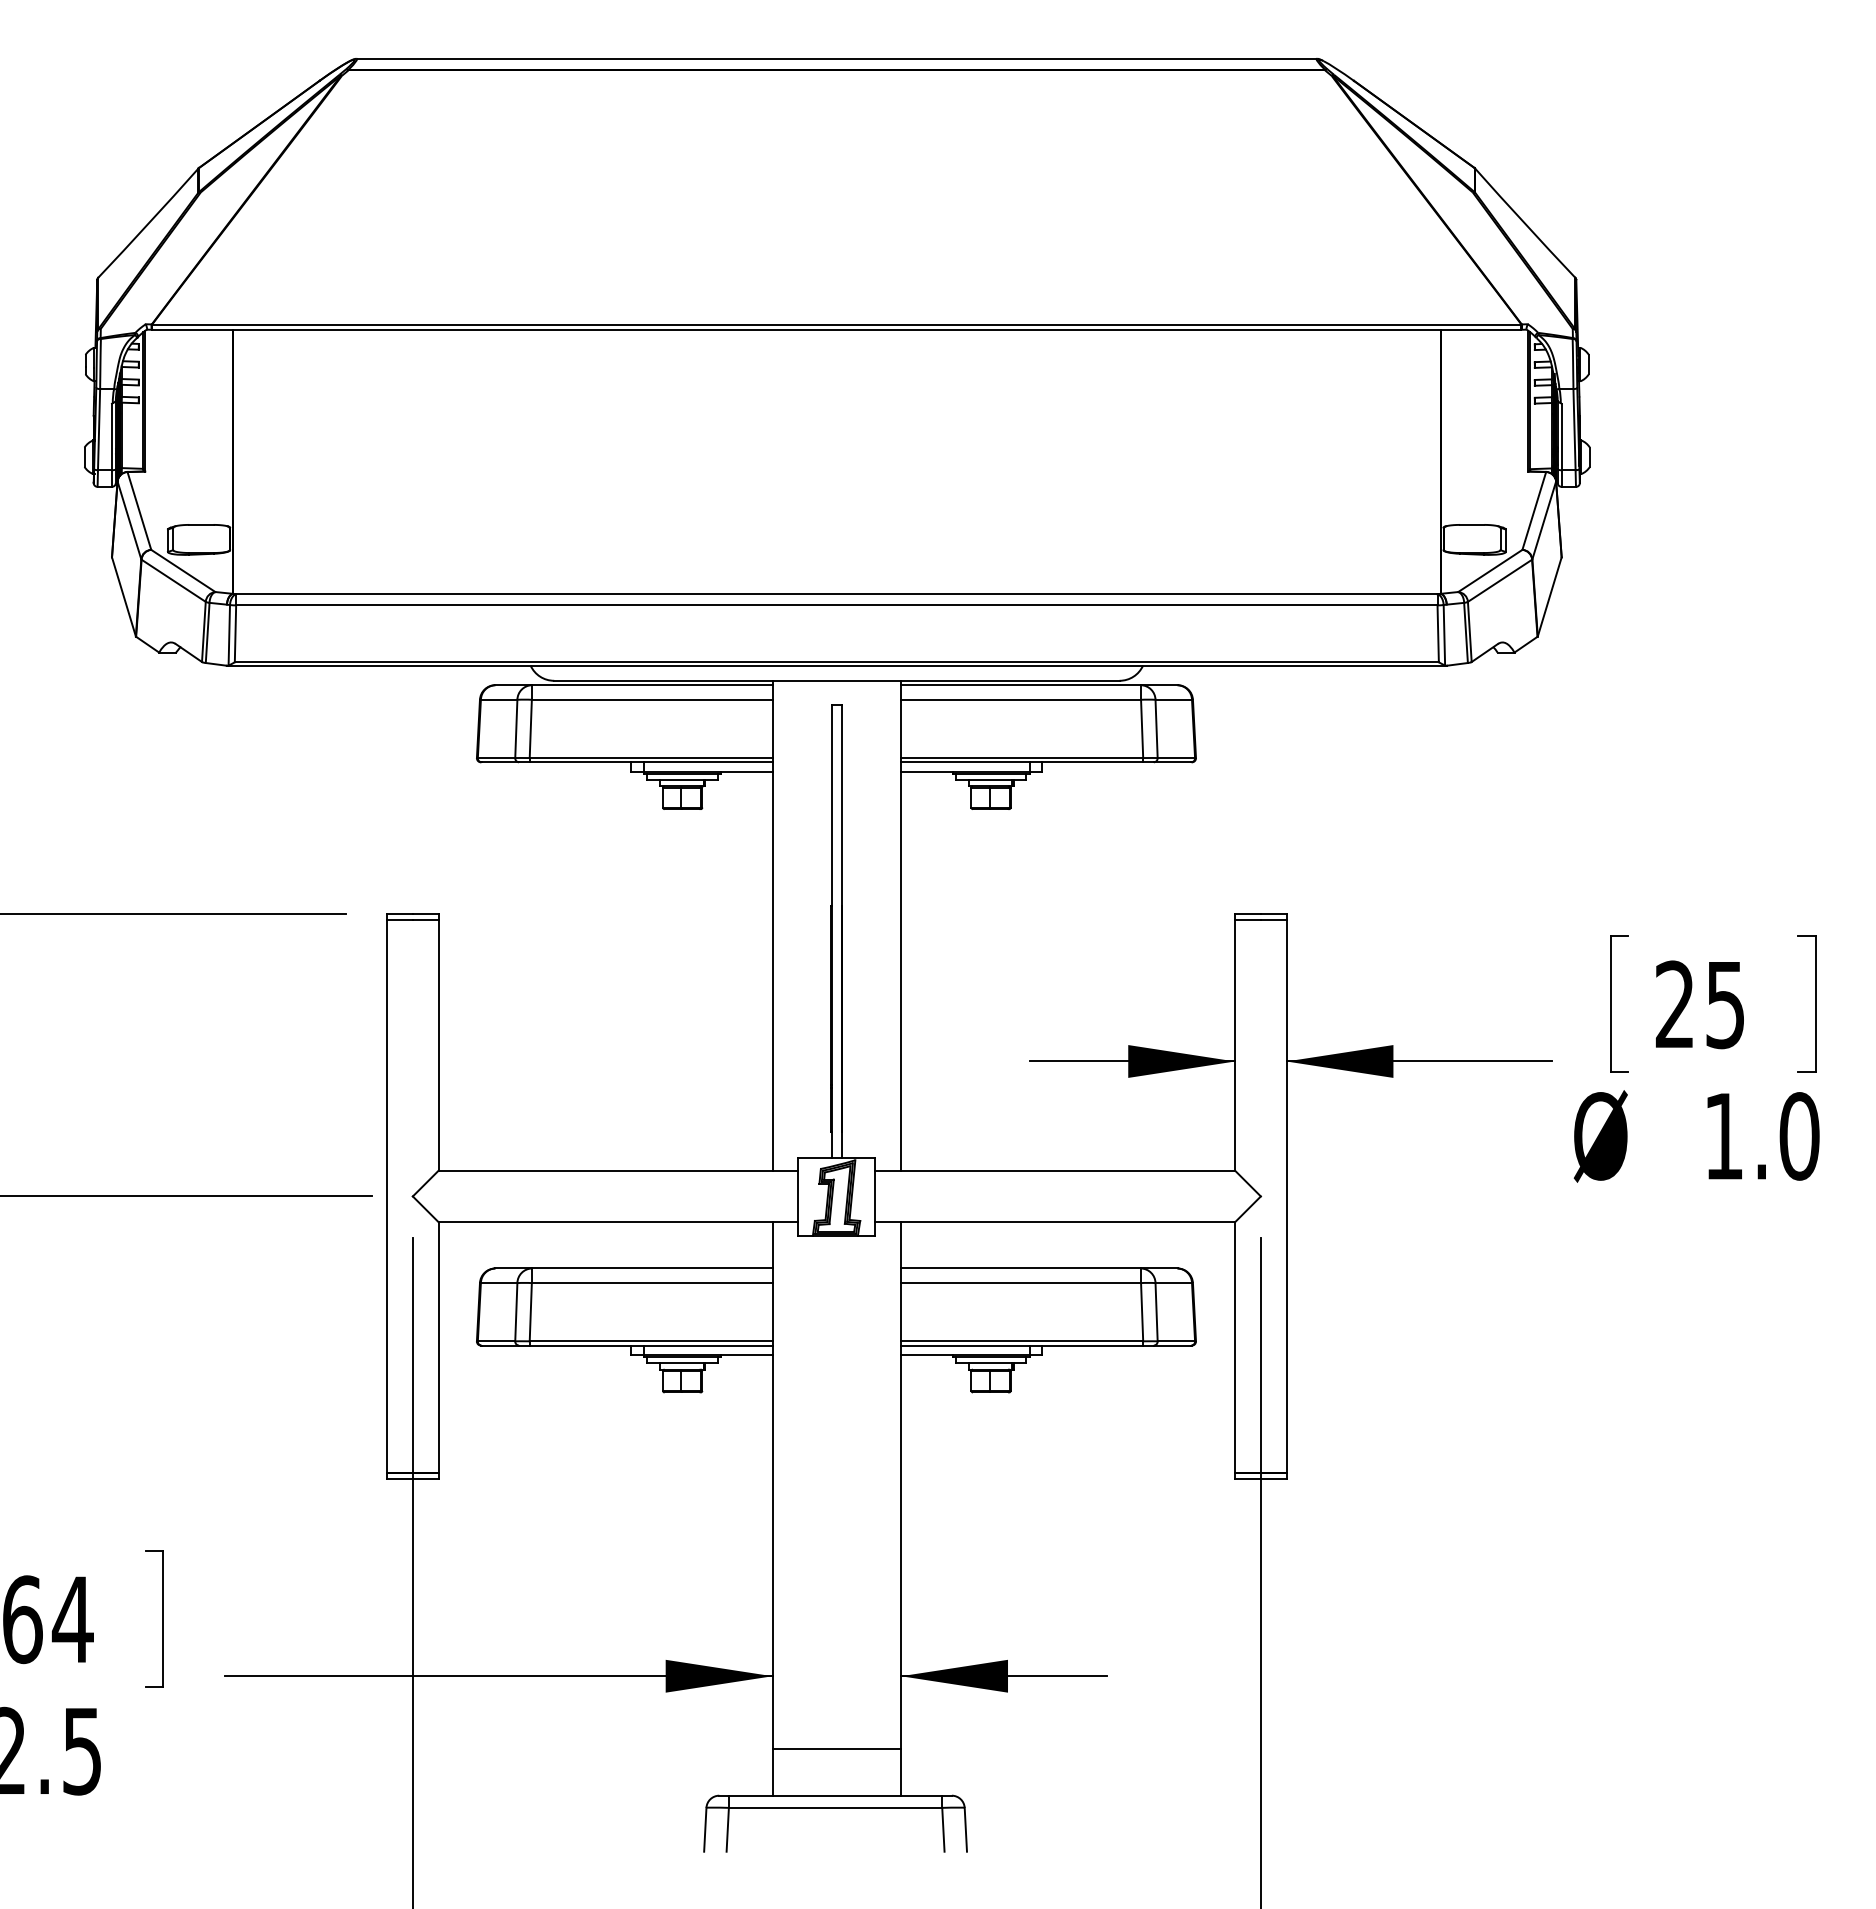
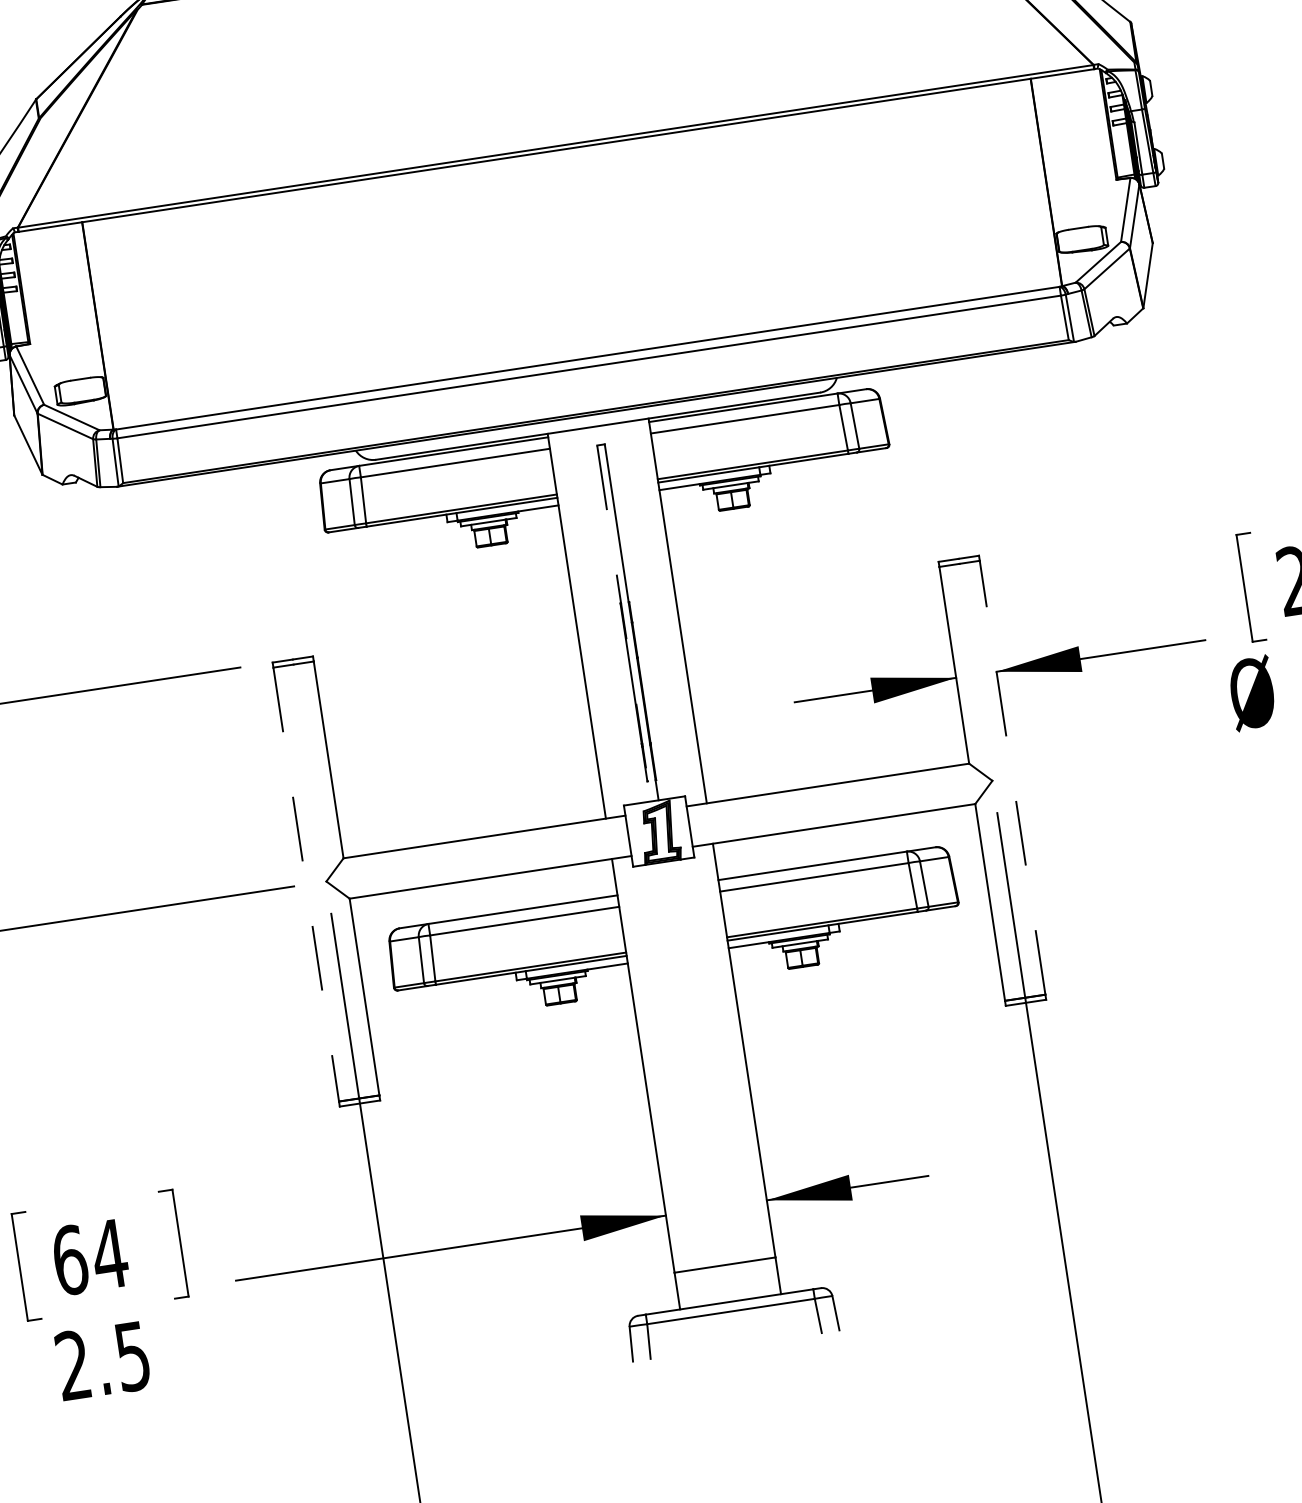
line: (832, 931) -> (624, 623), solid -> dashed
line: (1286, 1195) -> (1012, 777), solid -> dashed
line: (387, 1196) -> (306, 884), solid -> dashed

